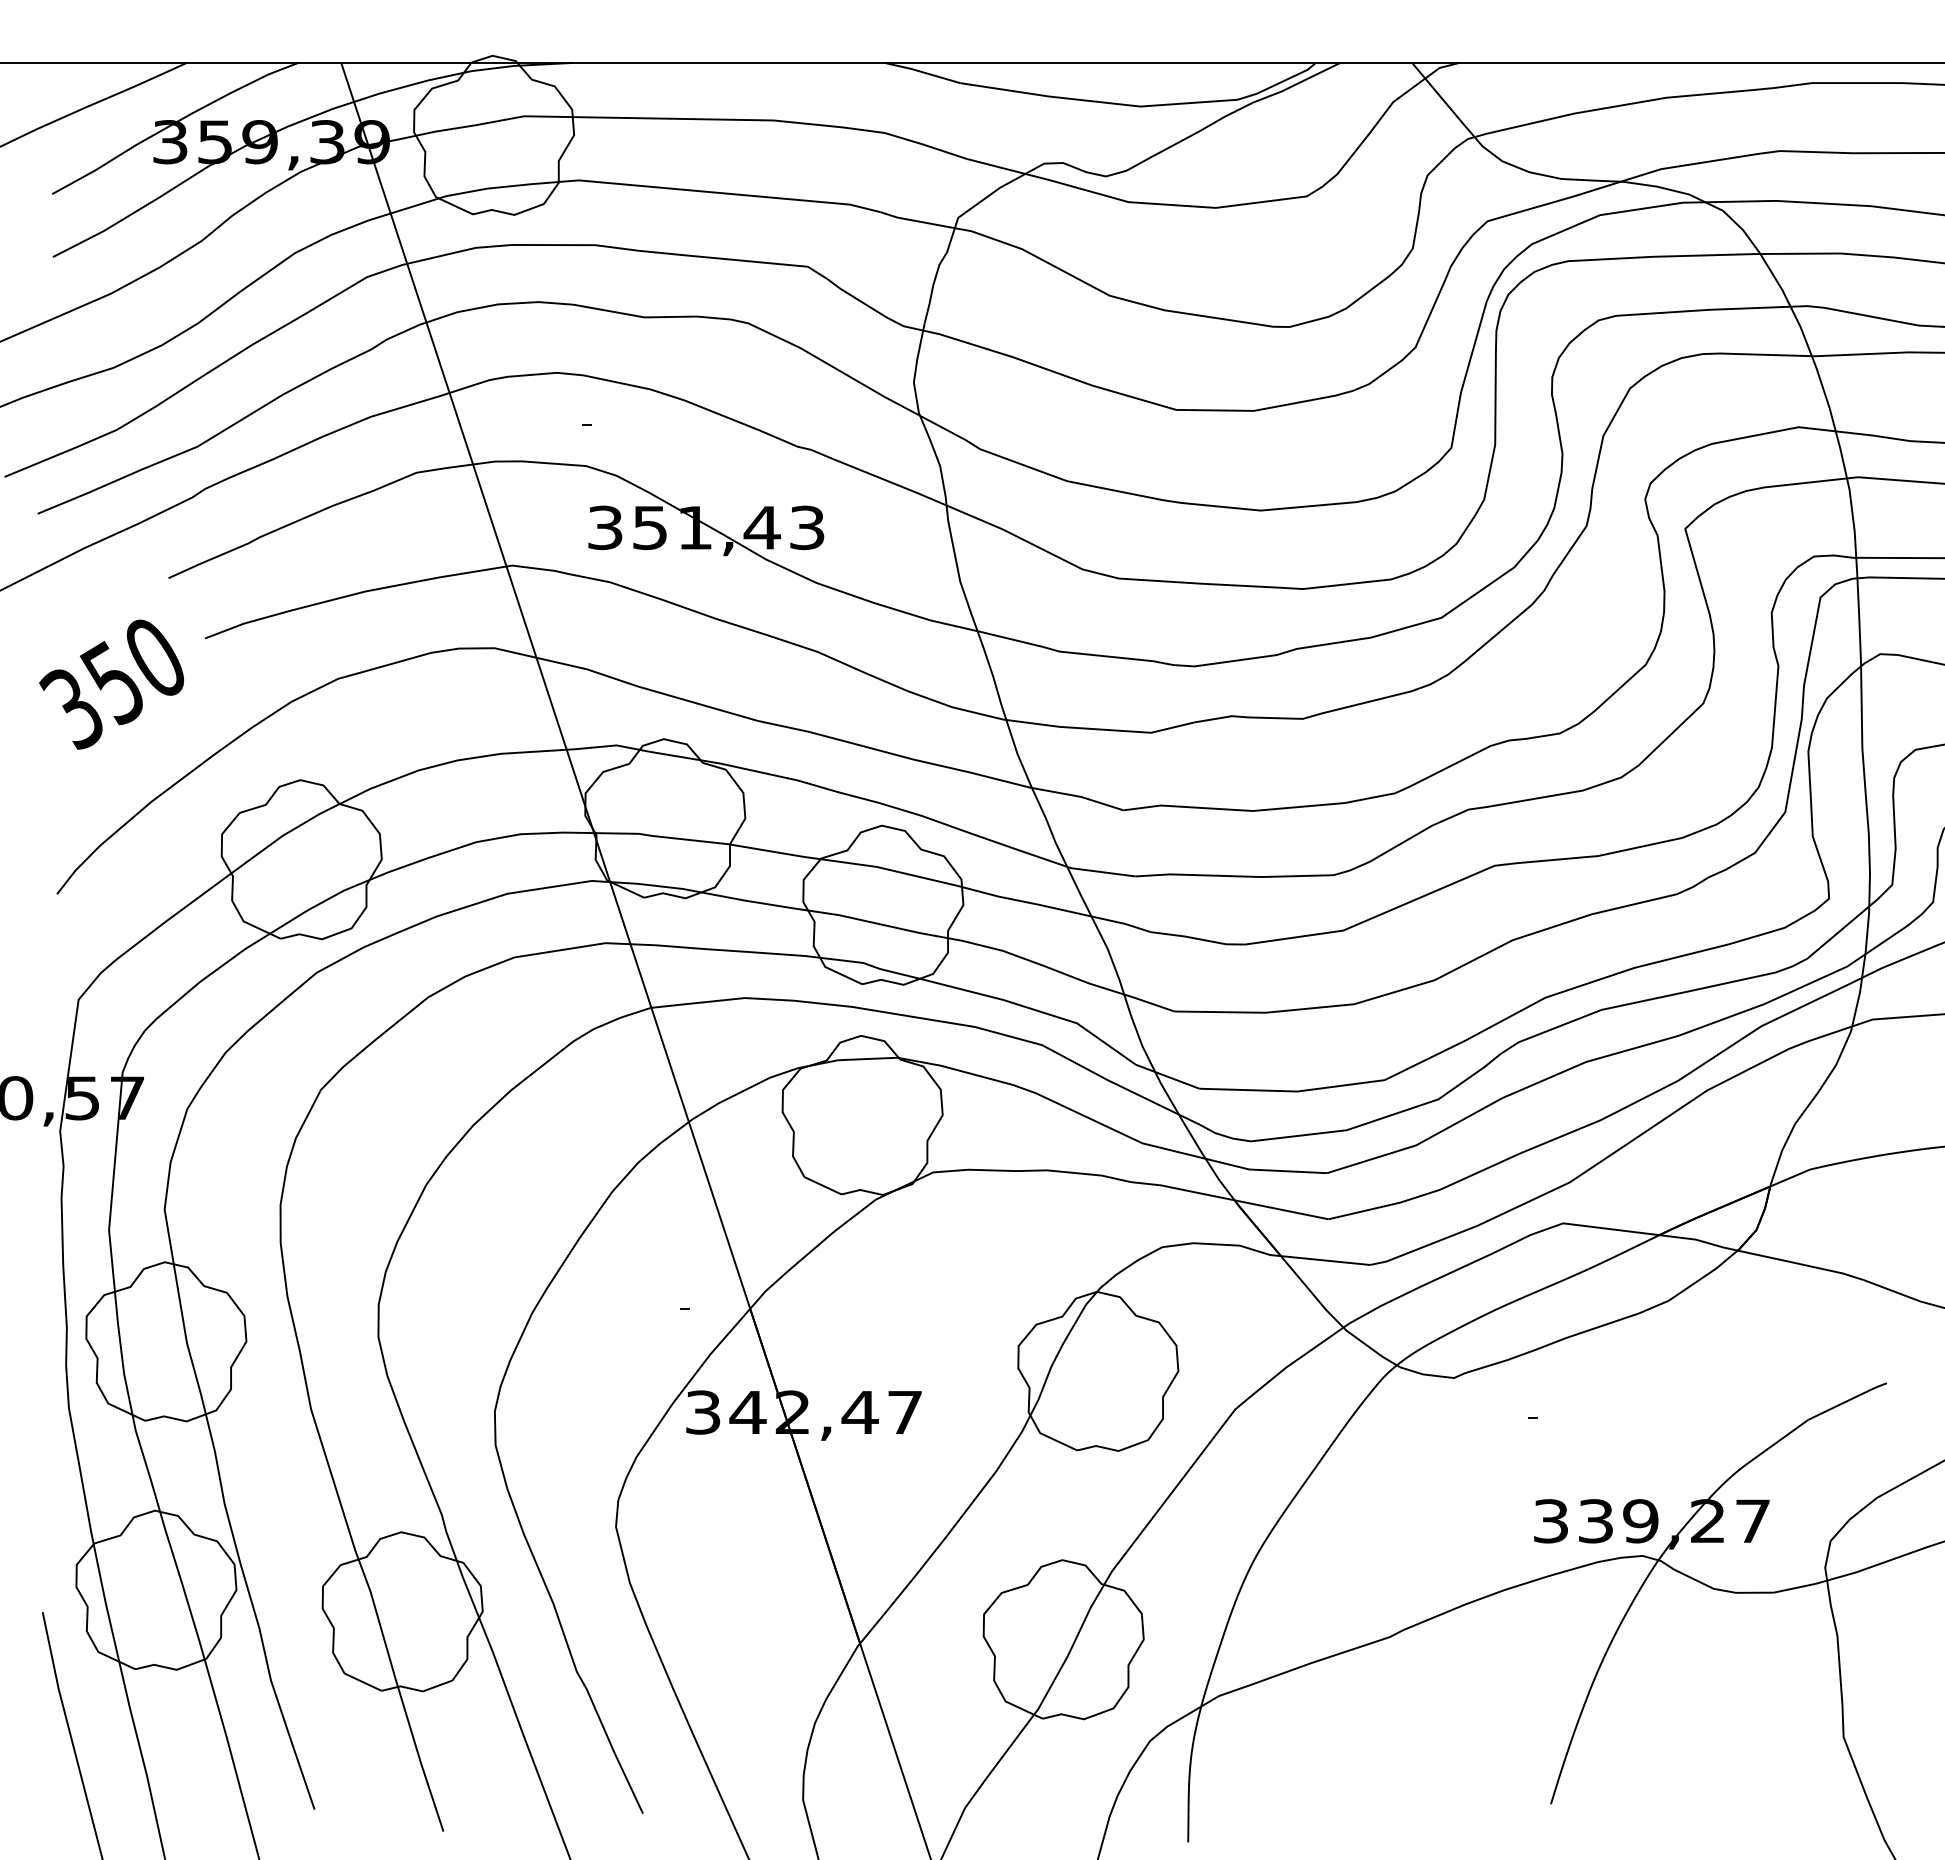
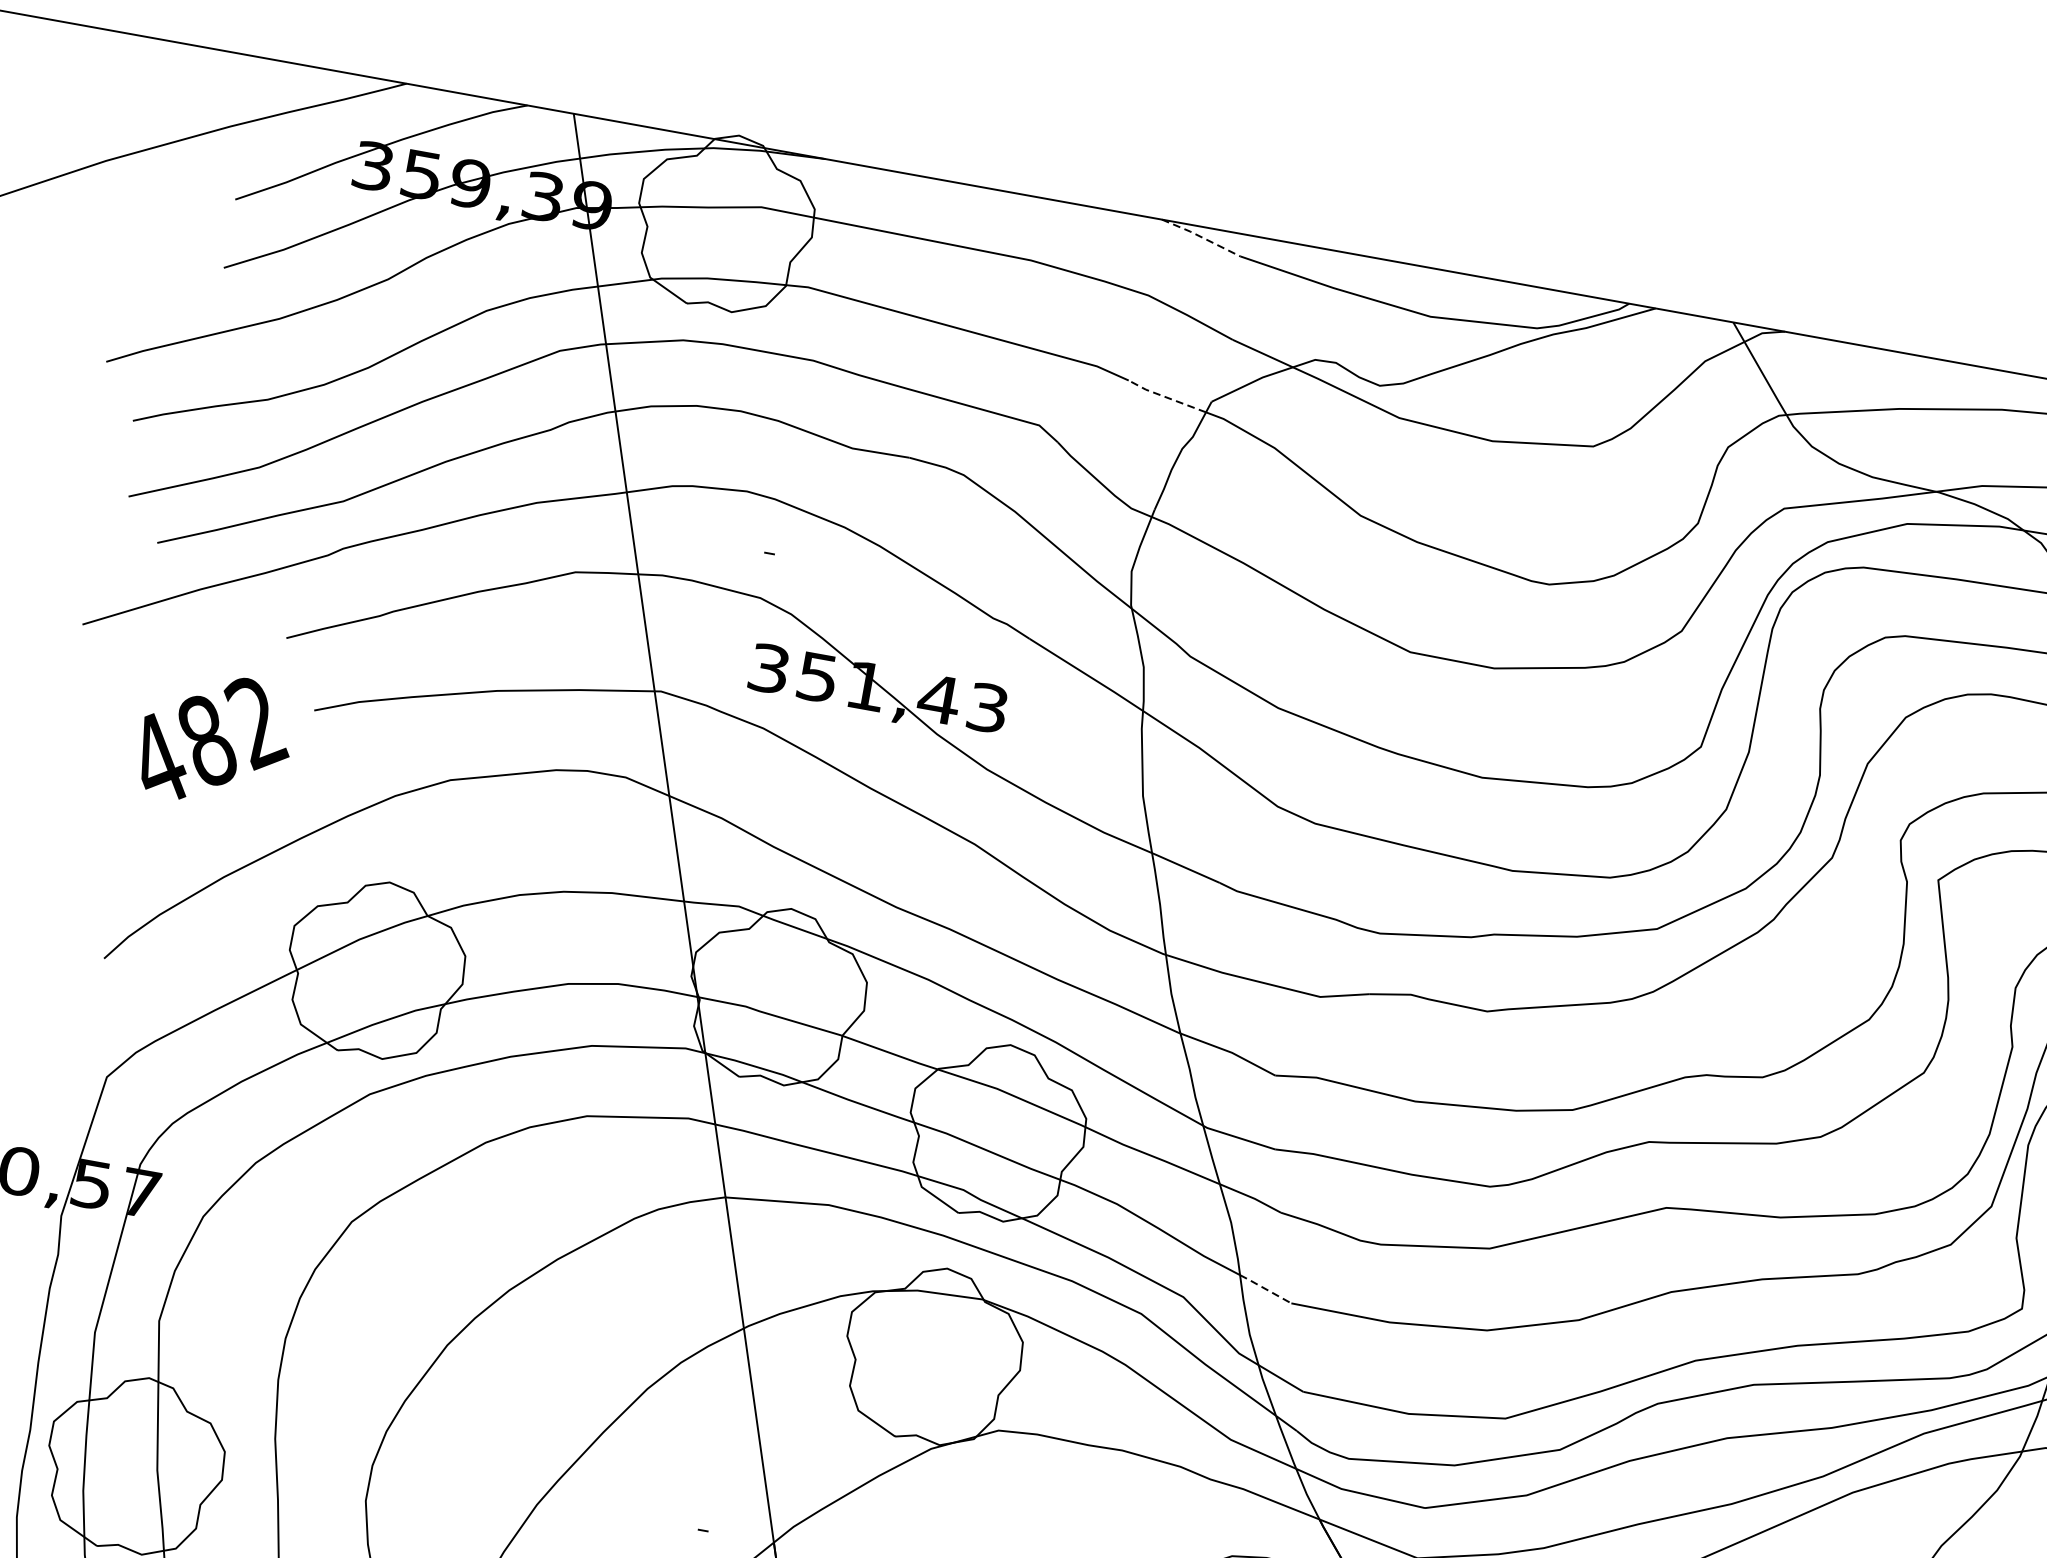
line: (922, 72) -> (1201, 237), solid -> dashed
line: (916, 221) -> (1165, 397), solid -> dashed
text: (114, 684) -> (207, 742), 350 -> 482
line: (1149, 1002) -> (1265, 1288), solid -> dashed

